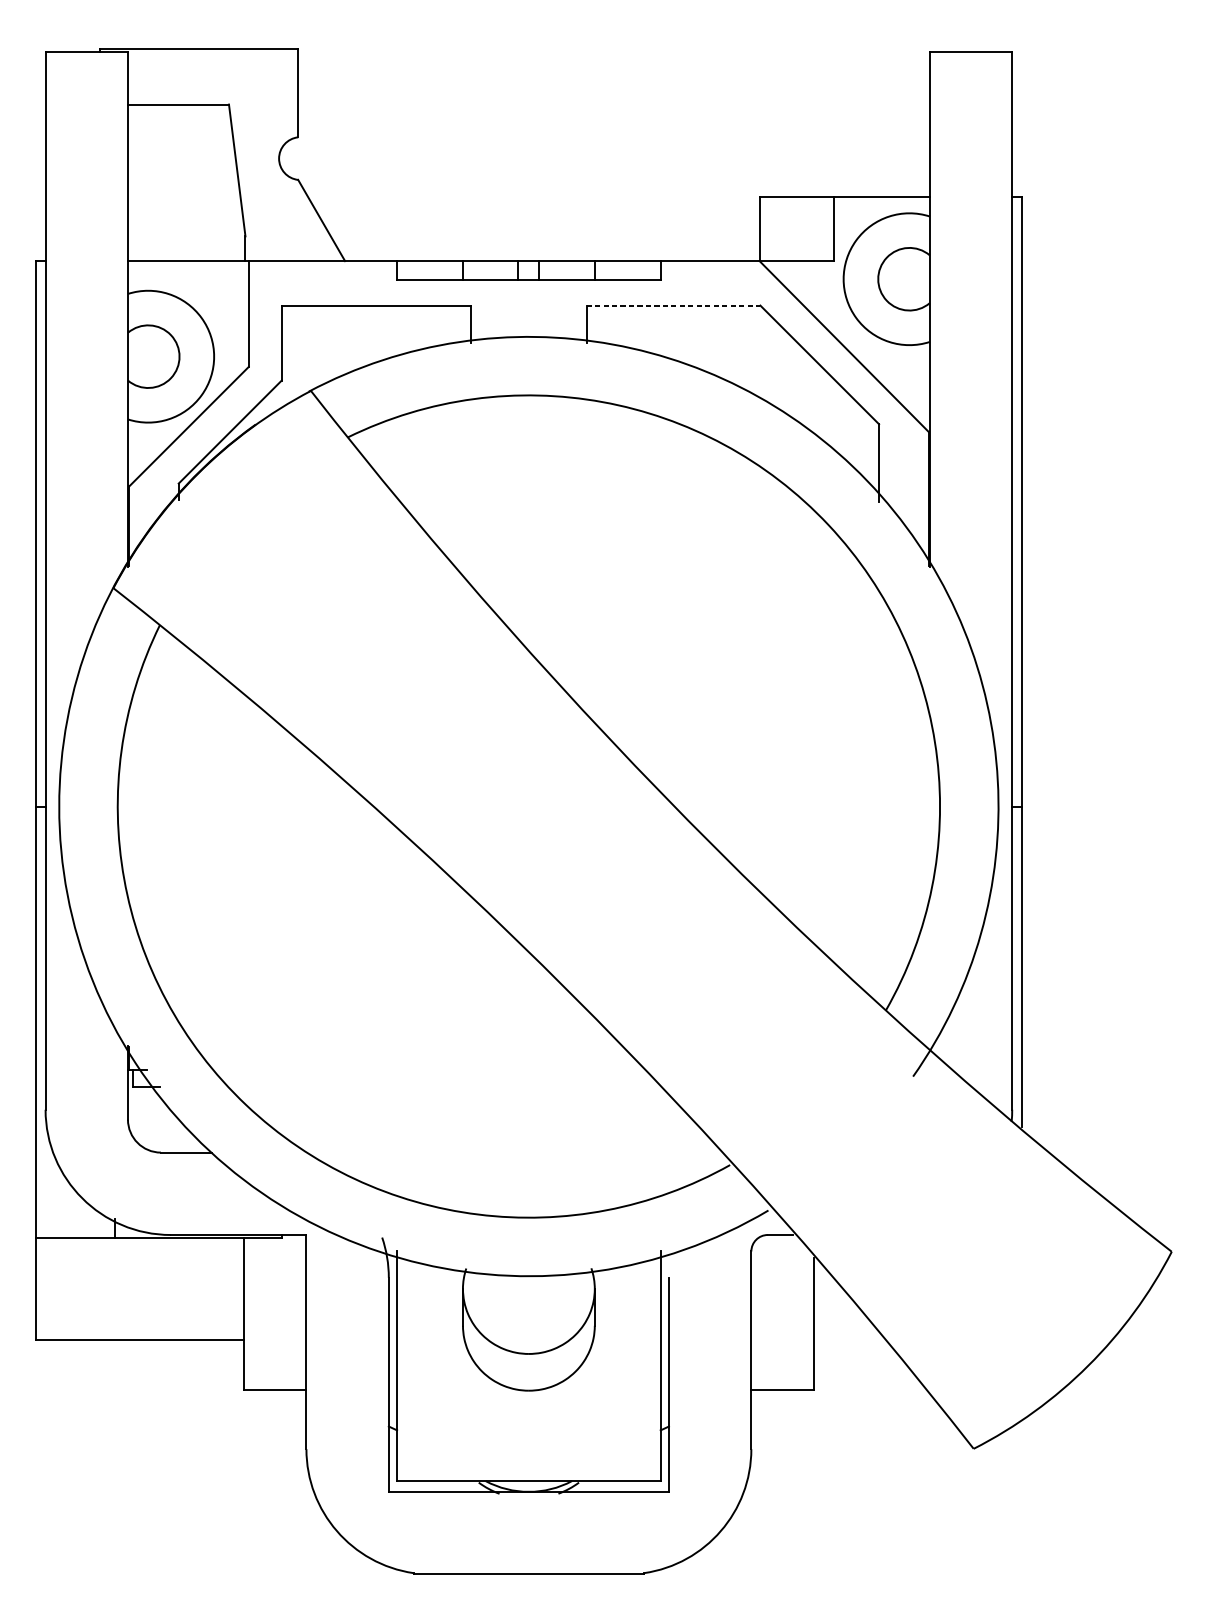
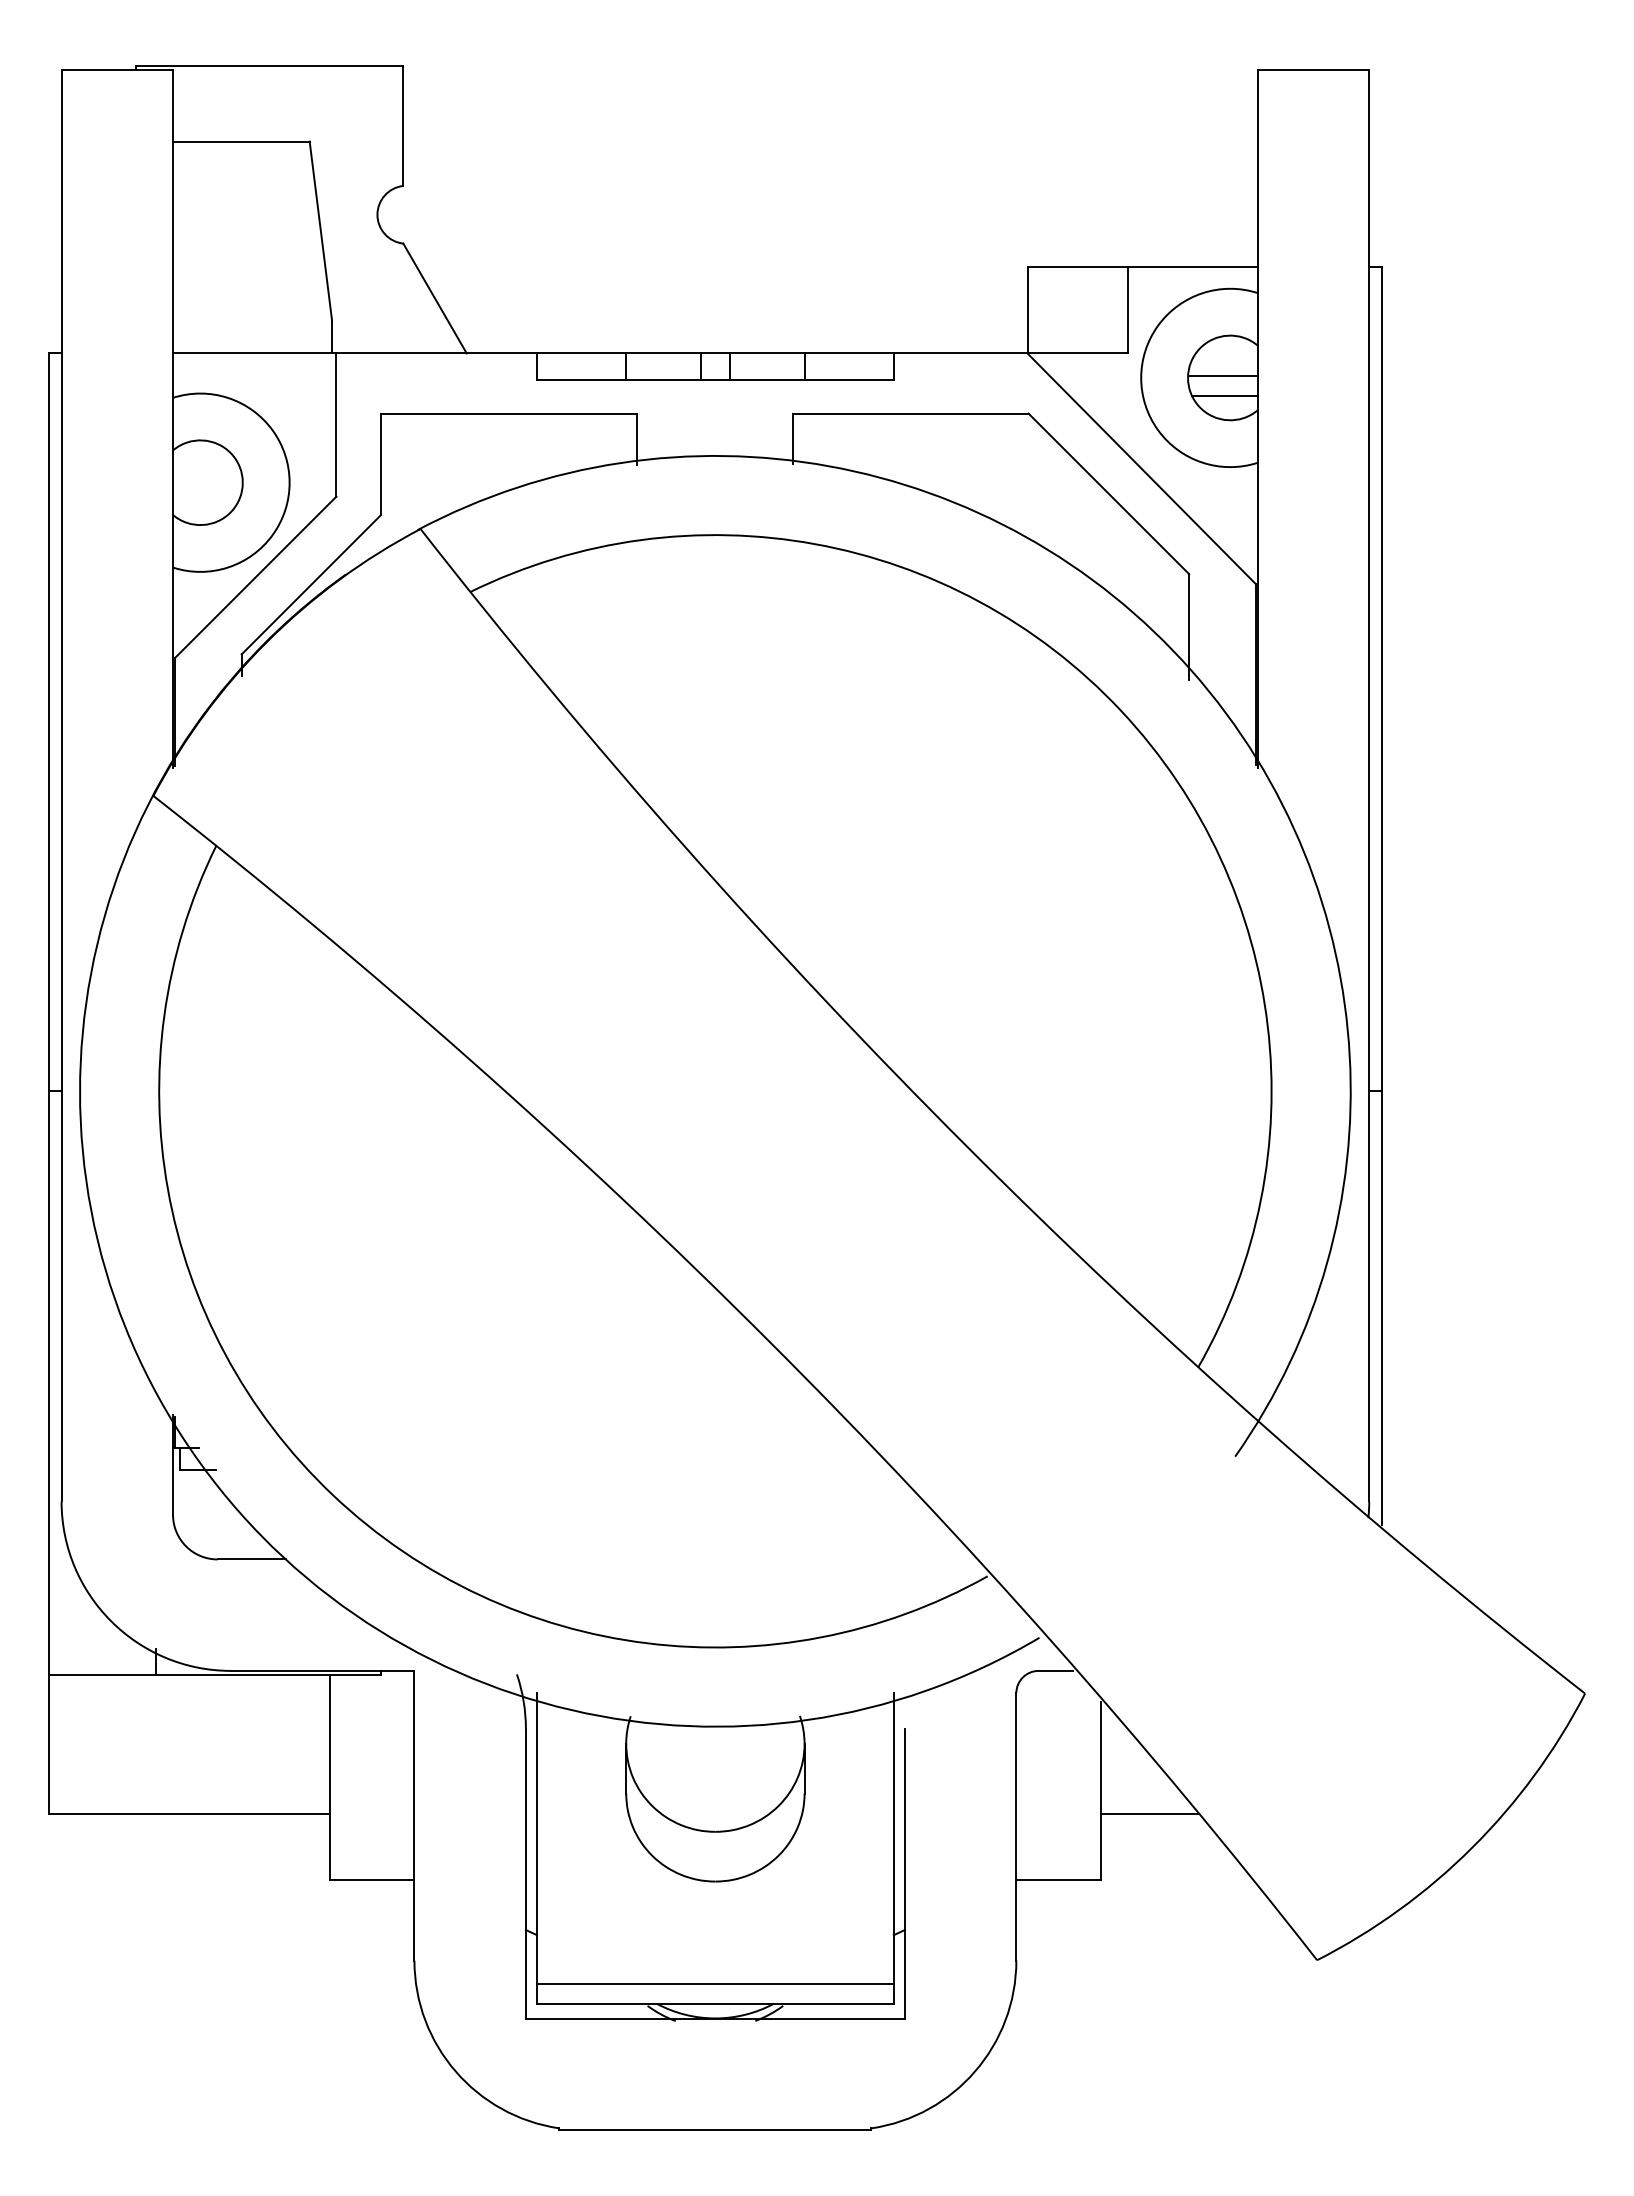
line: (903, 278) -> (1222, 376), added
line: (905, 292) -> (1224, 395), added
line: (673, 305) -> (911, 413), dashed -> solid
line: (849, 1340) -> (1149, 1813), added
line: (528, 1466) -> (715, 1984), added

